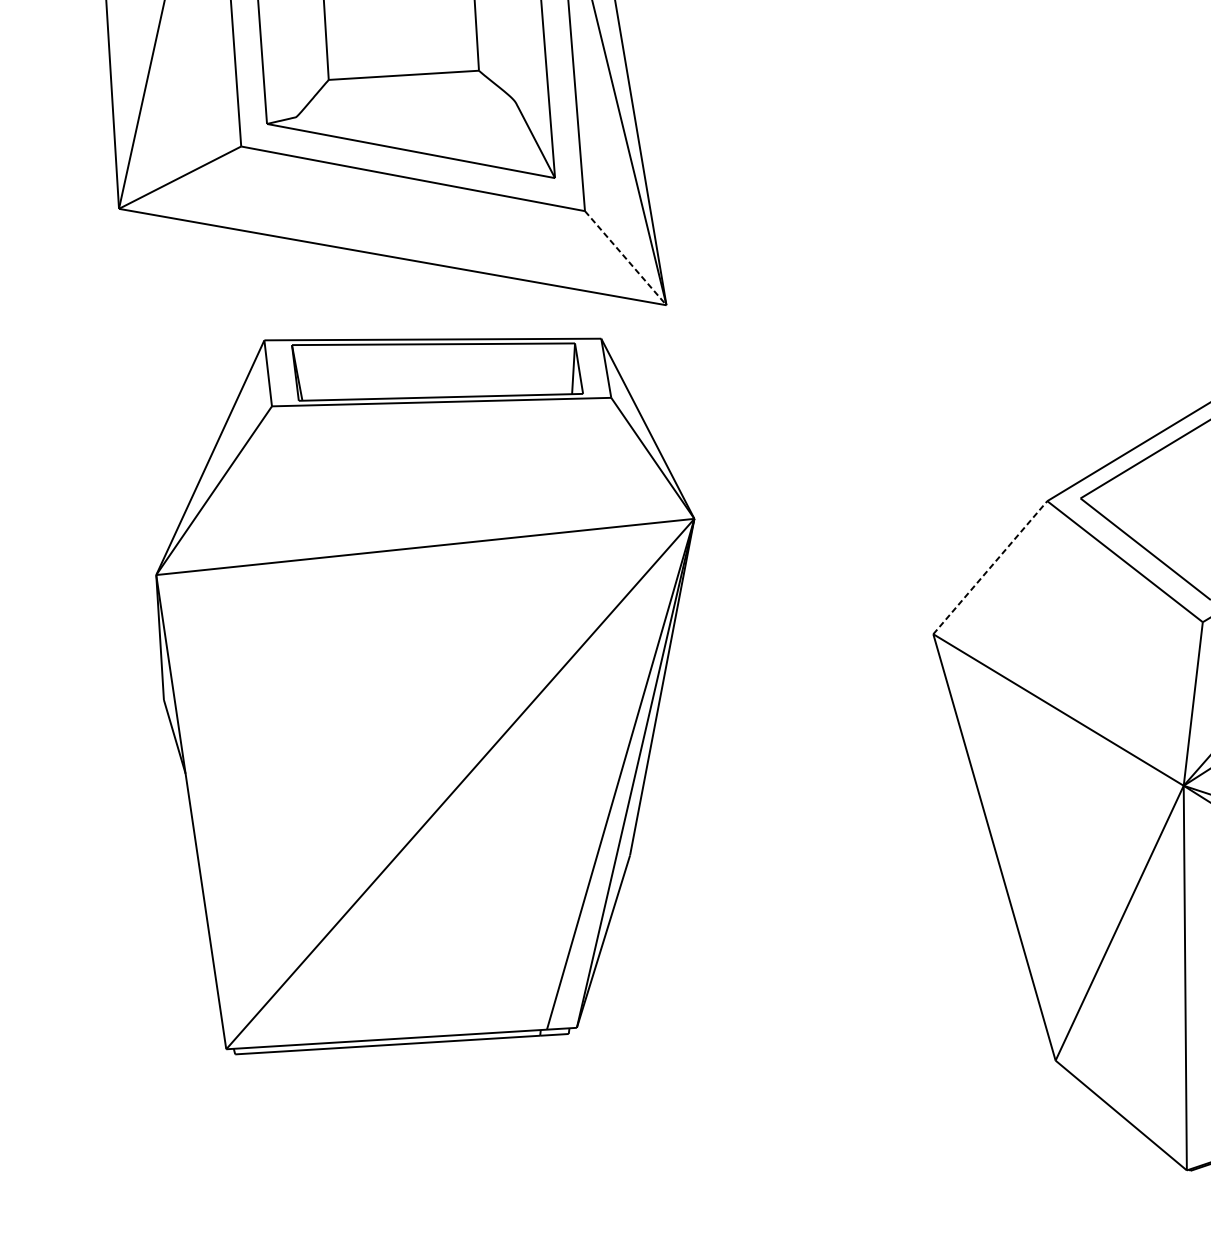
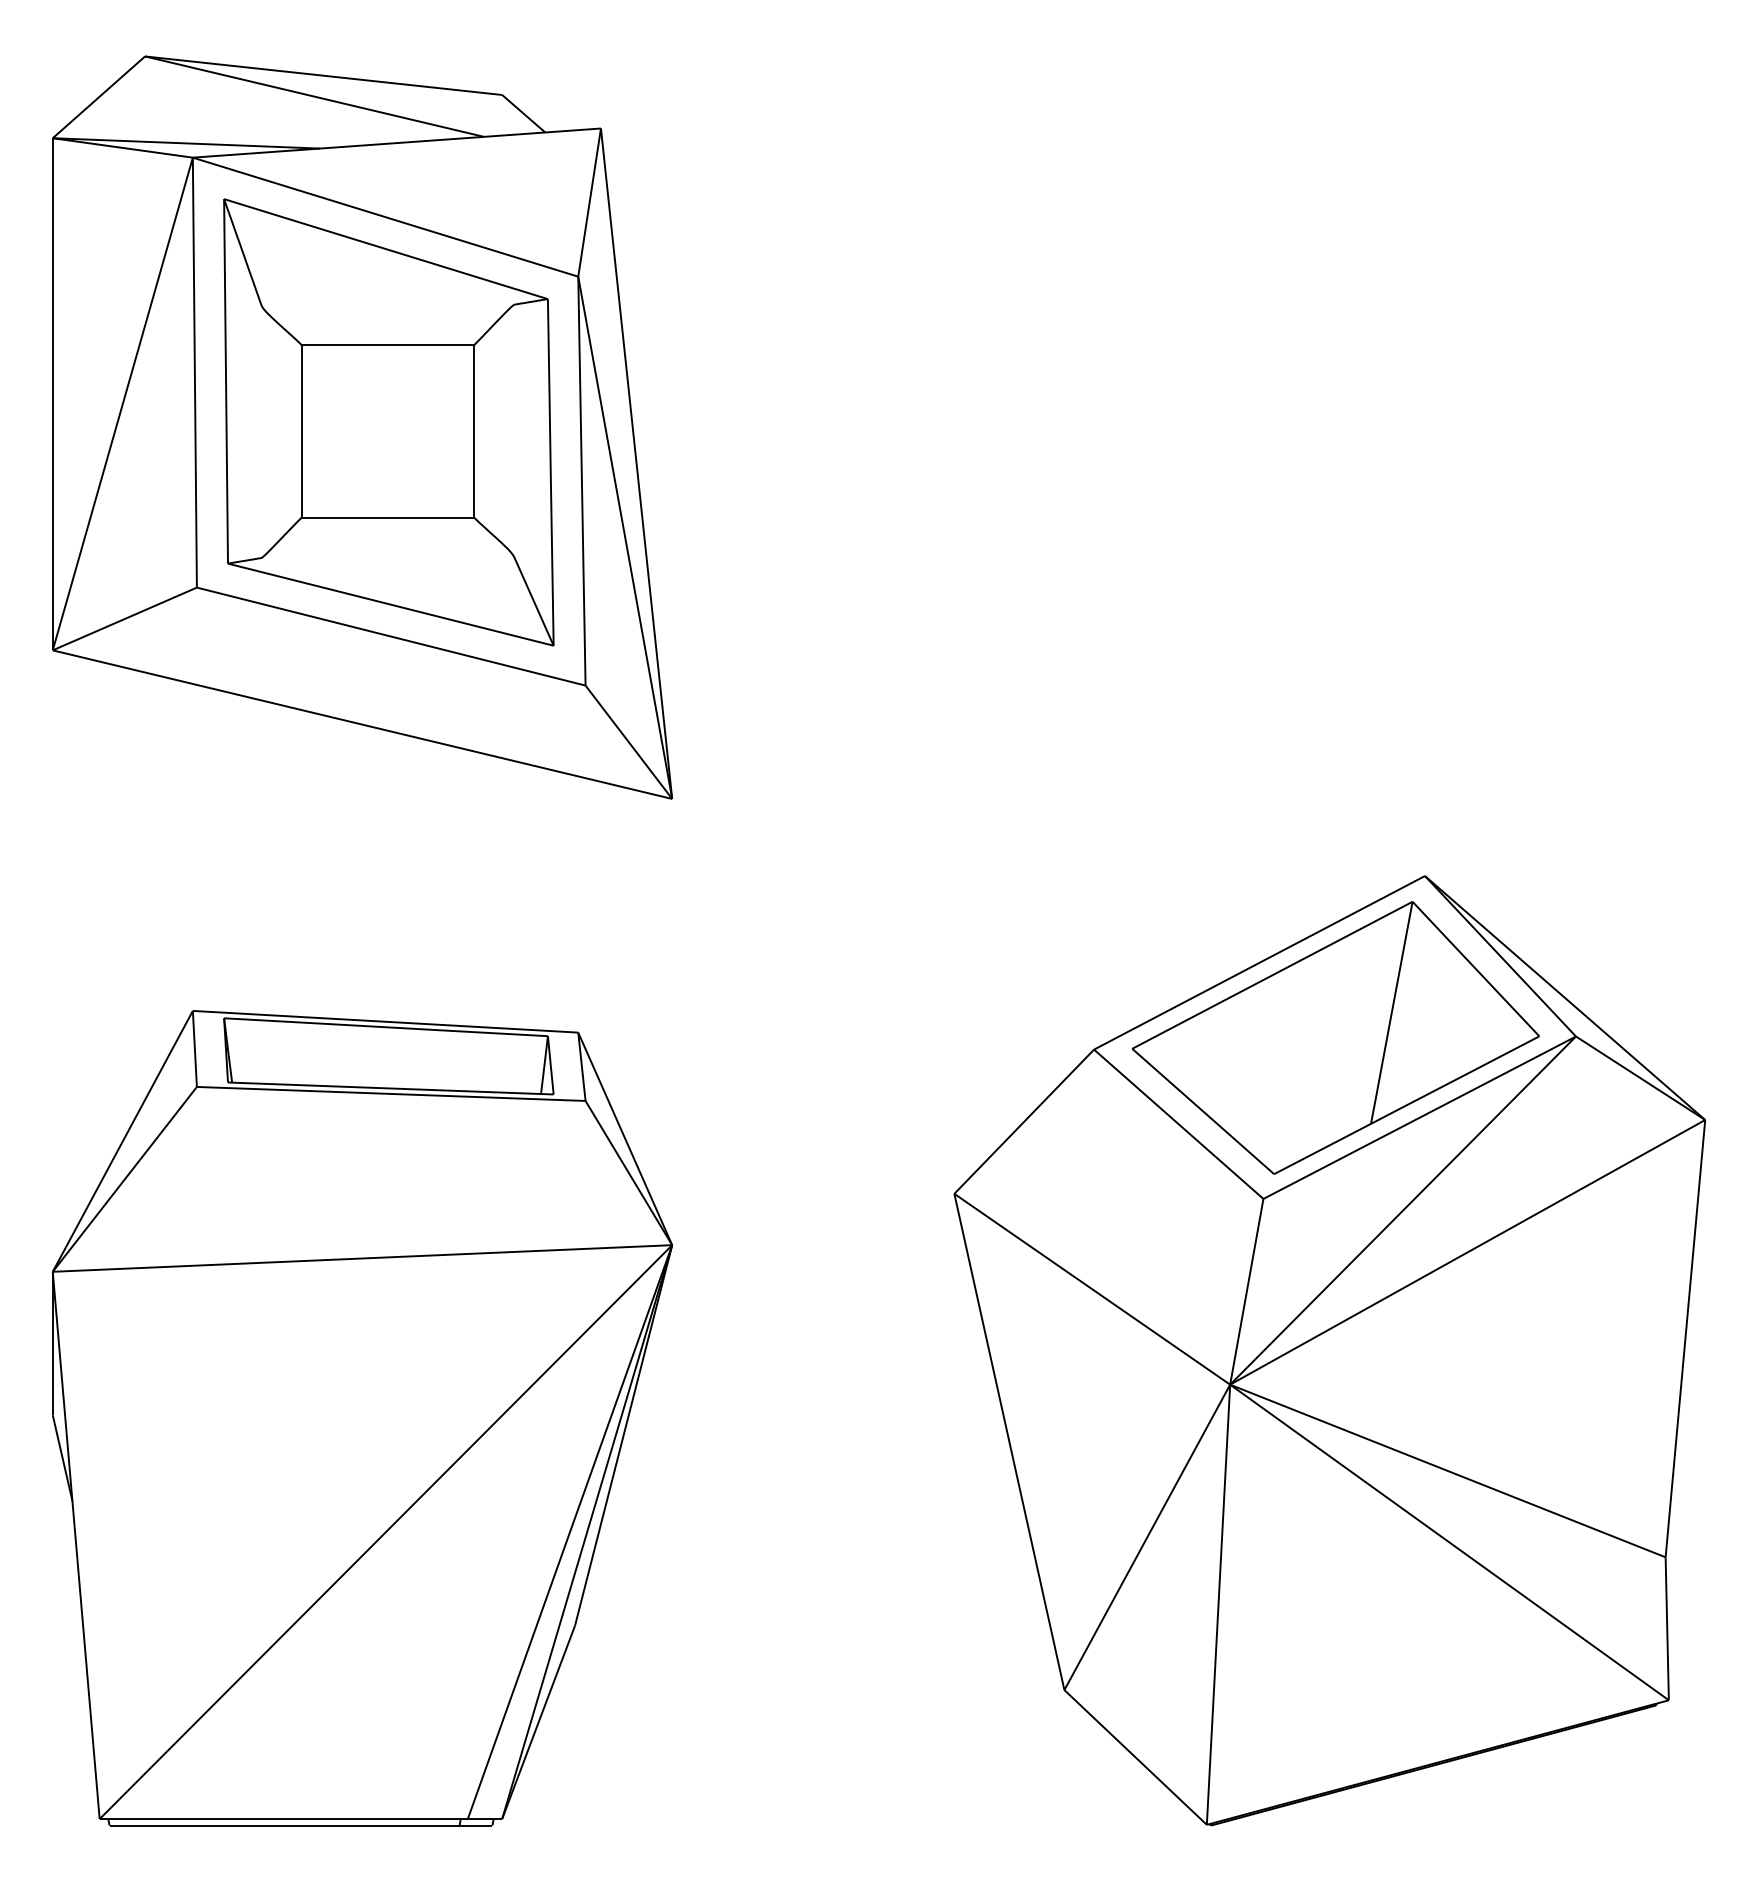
line: (626, 258) -> (629, 742), dashed -> solid
line: (990, 567) -> (1024, 1121), dashed -> solid
part: (433, 686) -> (362, 1418), moved

